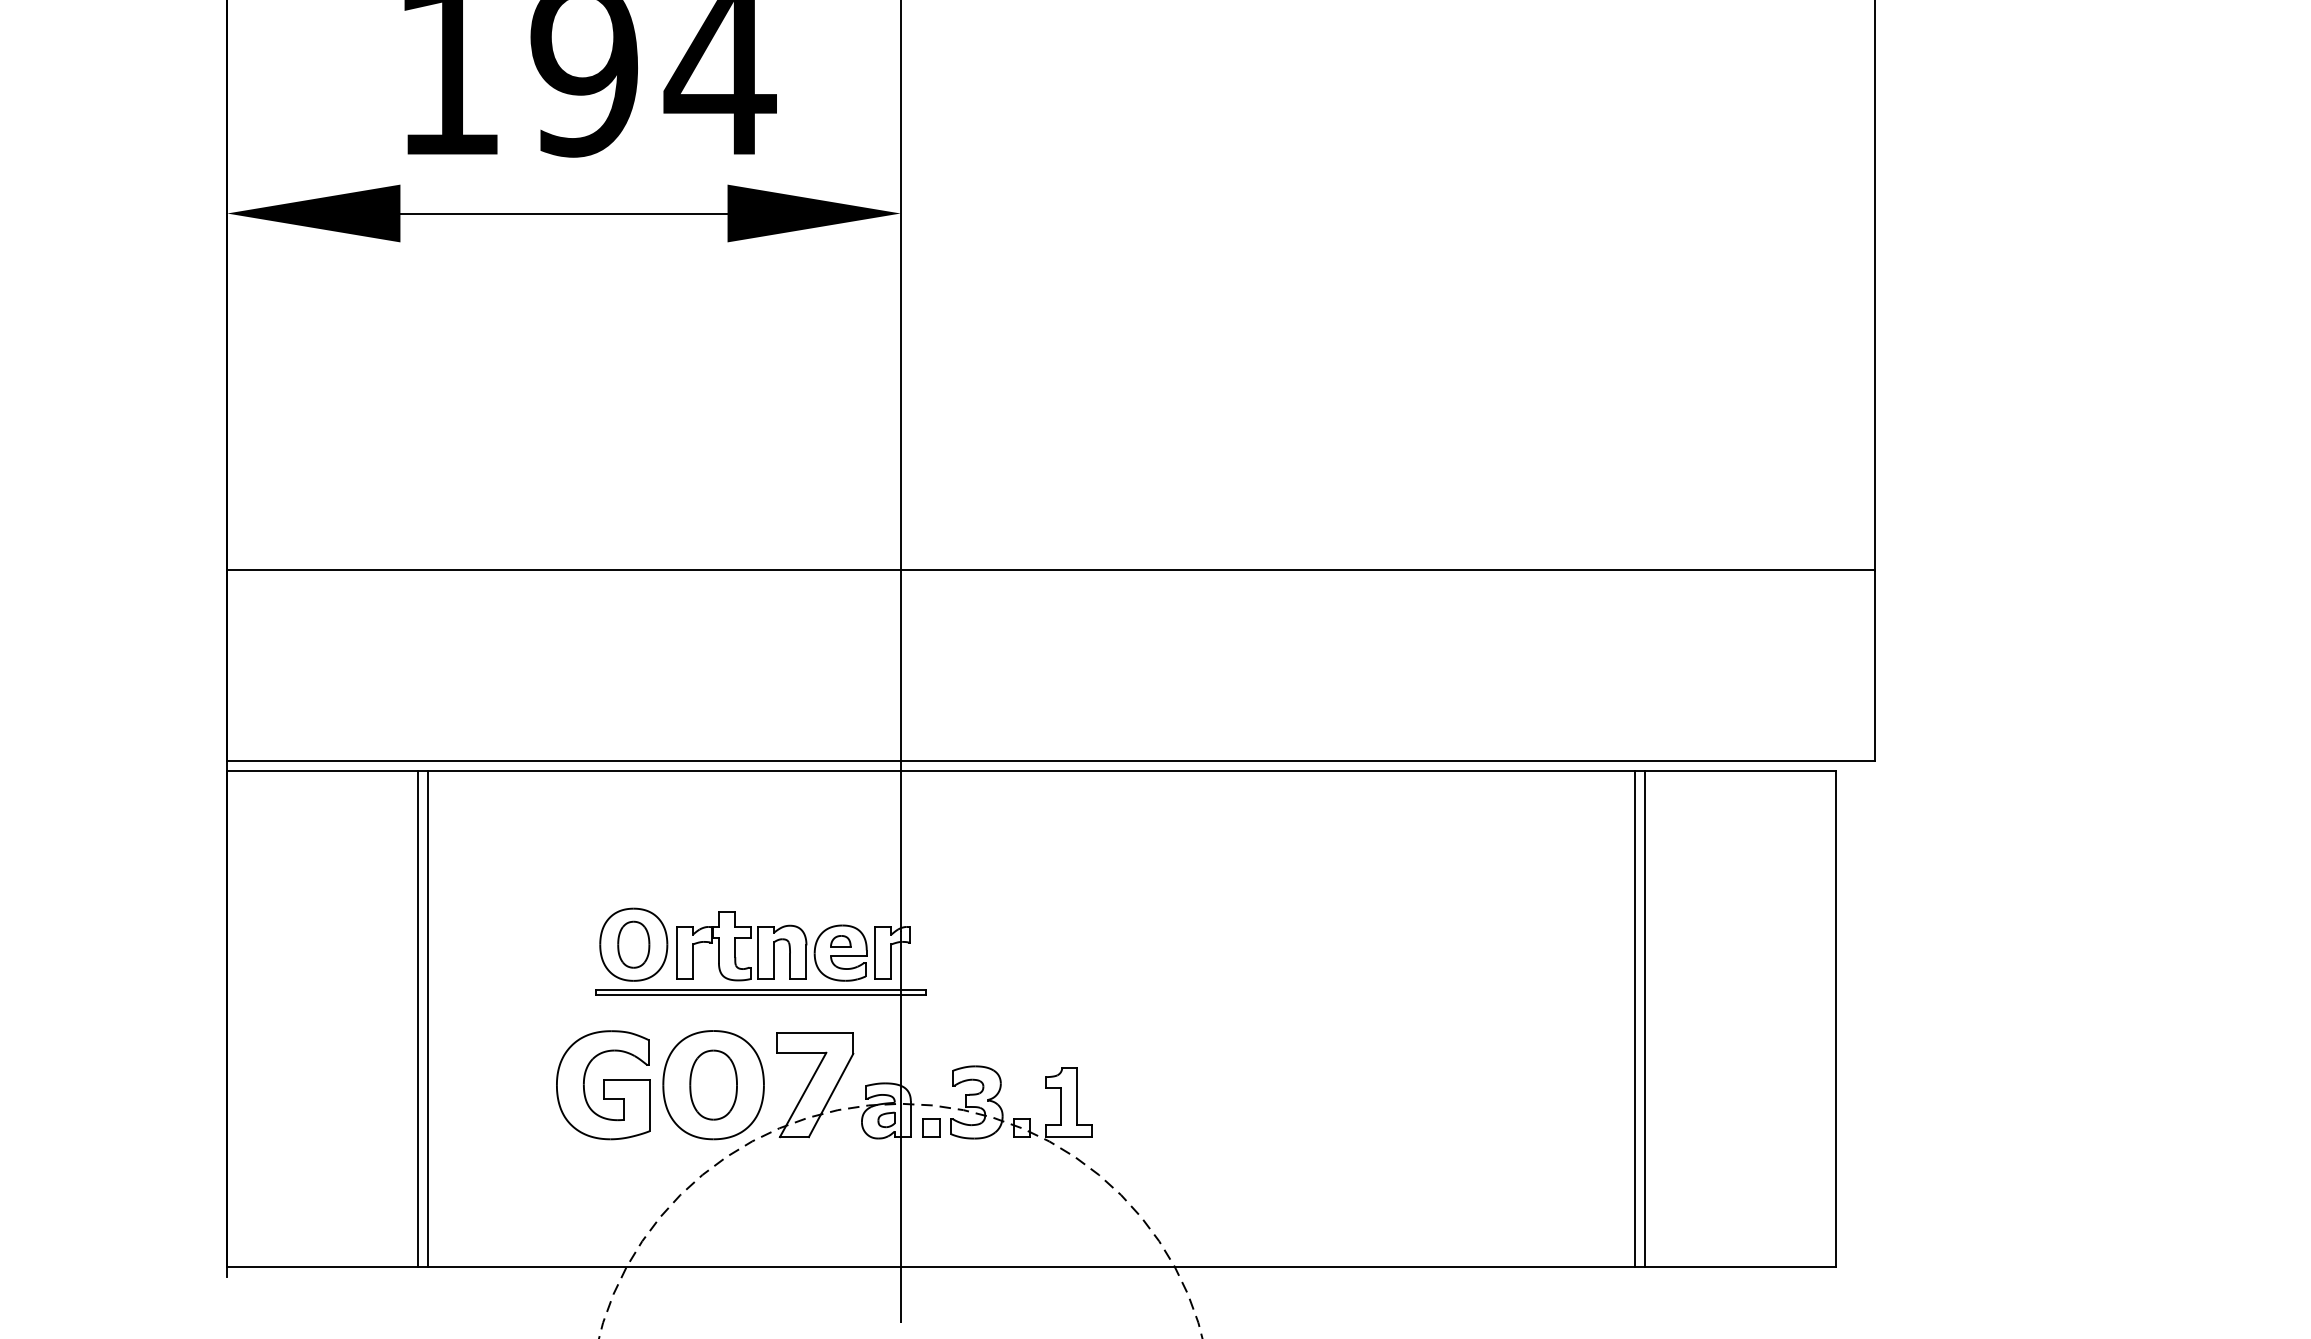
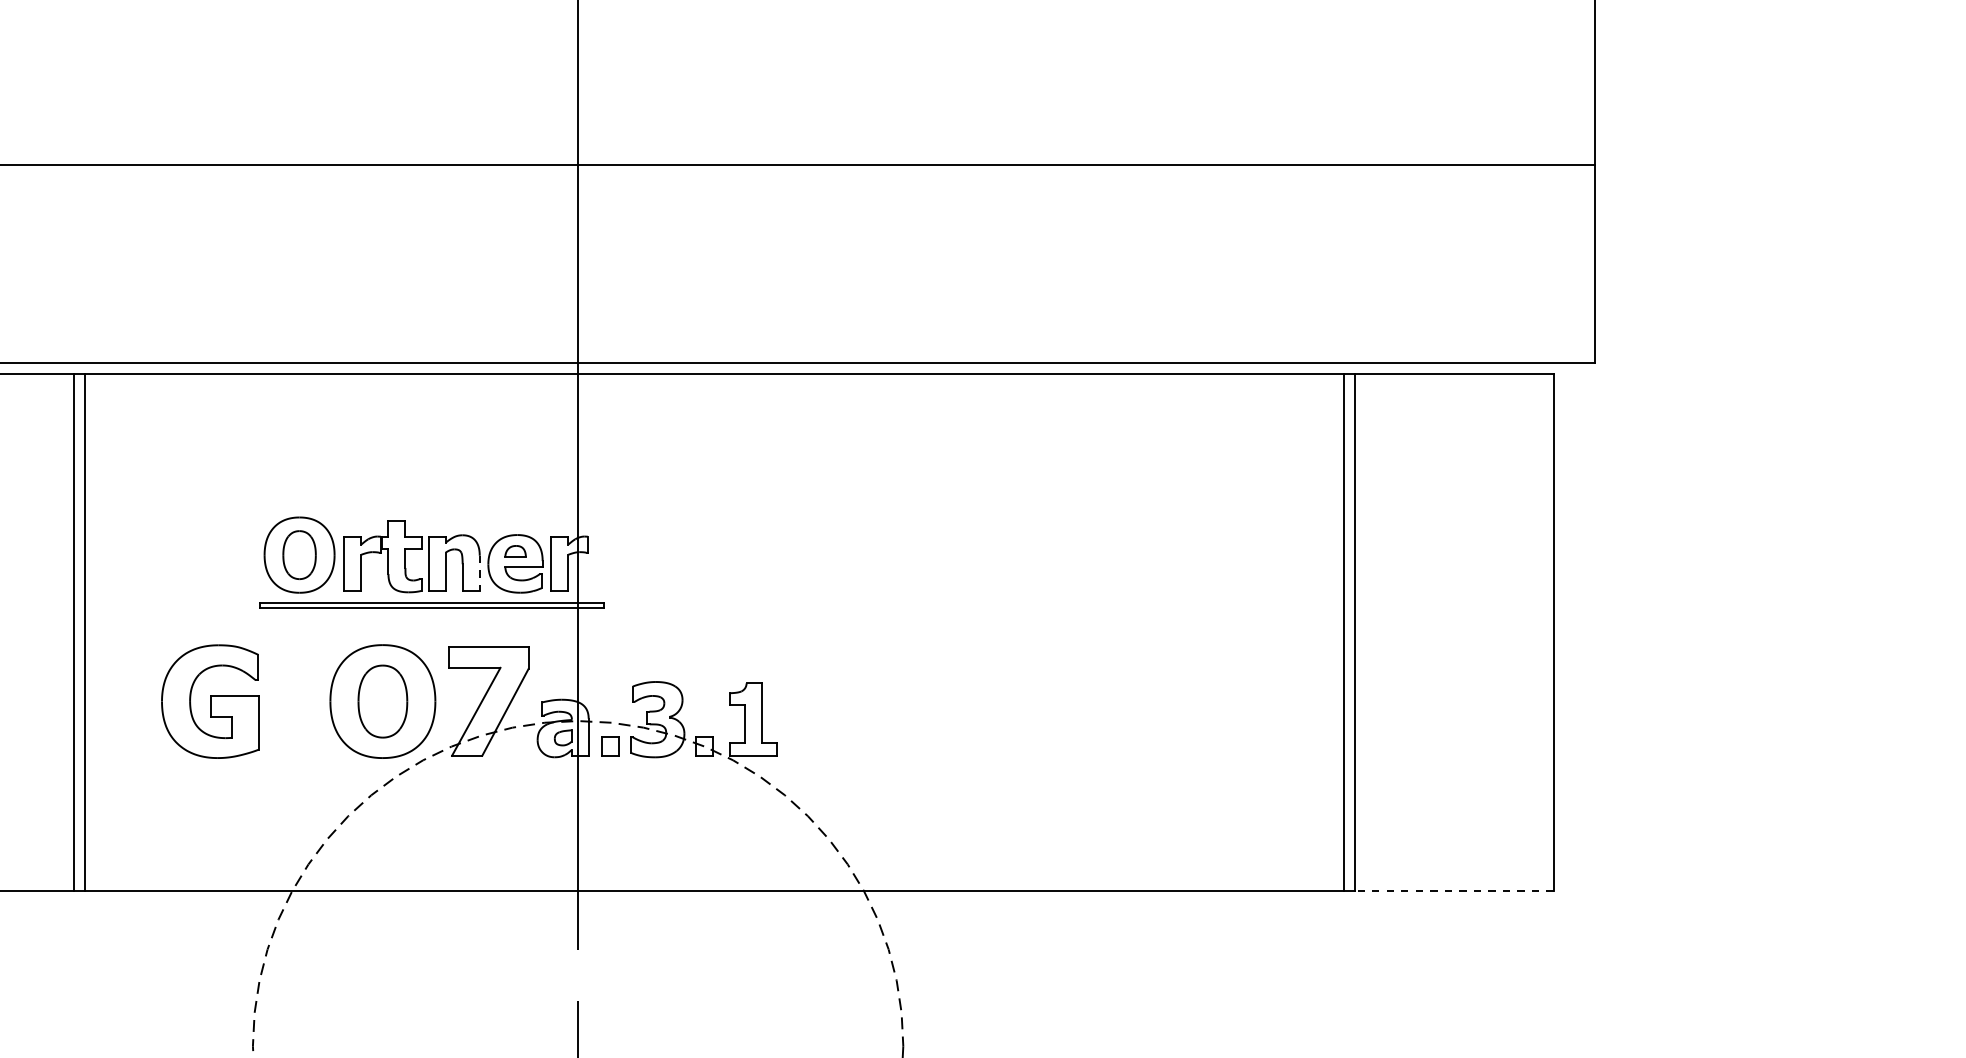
line: (806, 962) -> (479, 573), solid -> dashed
part: (603, 1085) -> (210, 701), moved
line: (1740, 1266) -> (1454, 890), solid -> dashed

